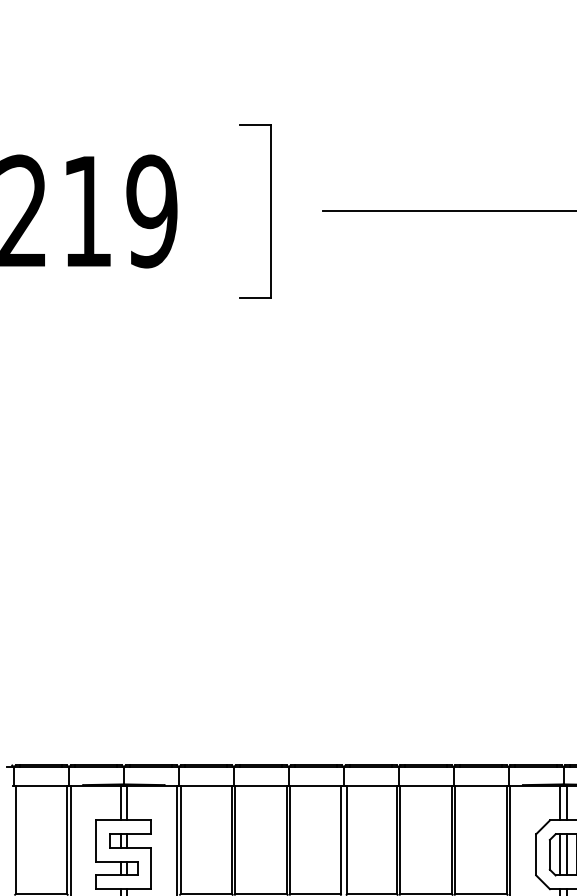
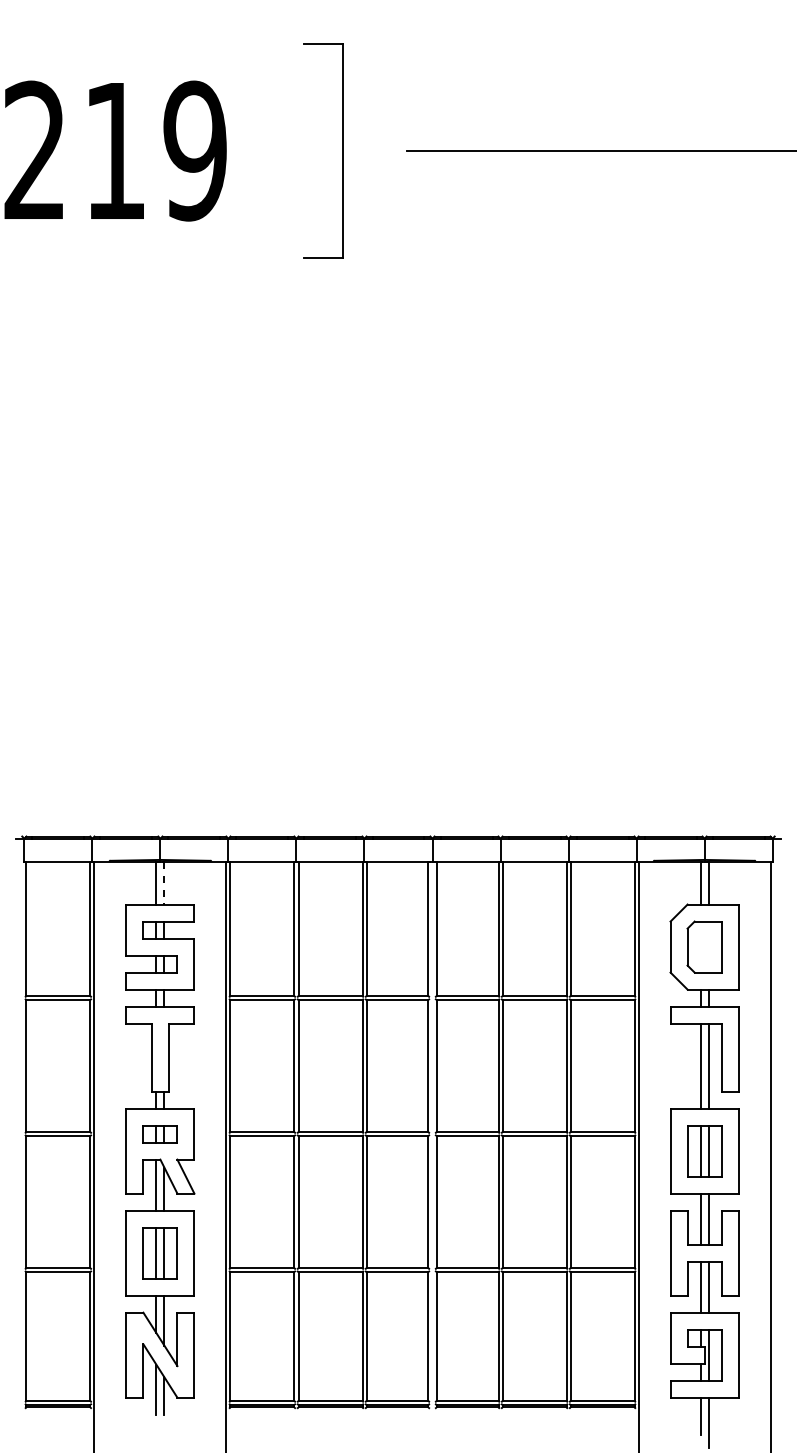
line: (127, 803) -> (164, 883), solid -> dashed
line: (560, 854) -> (700, 946), removed
line: (566, 854) -> (708, 946), removed

